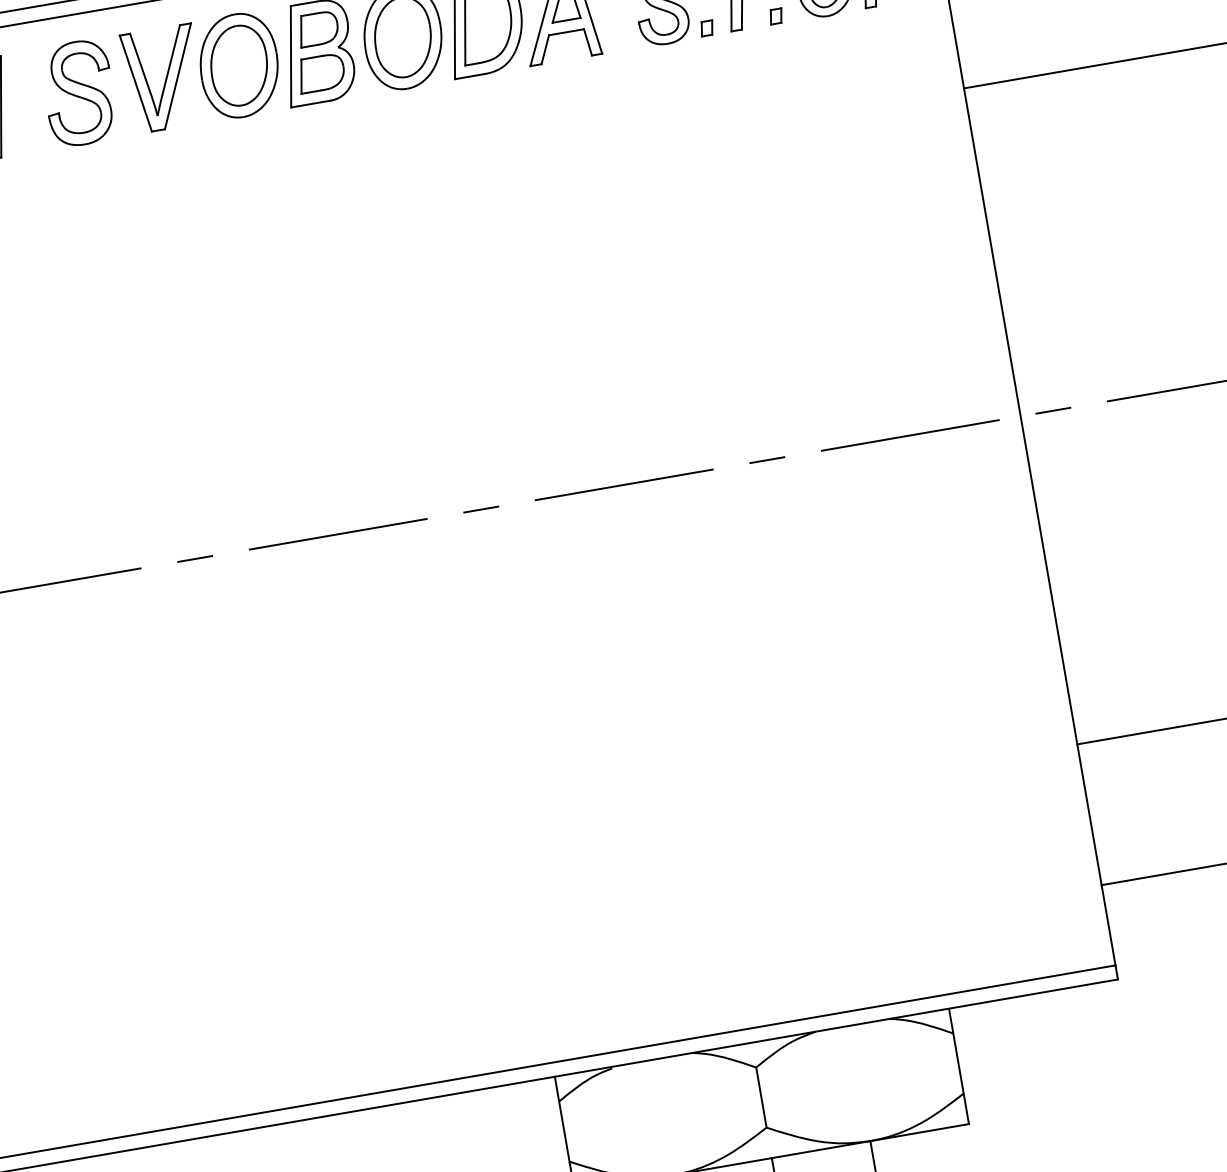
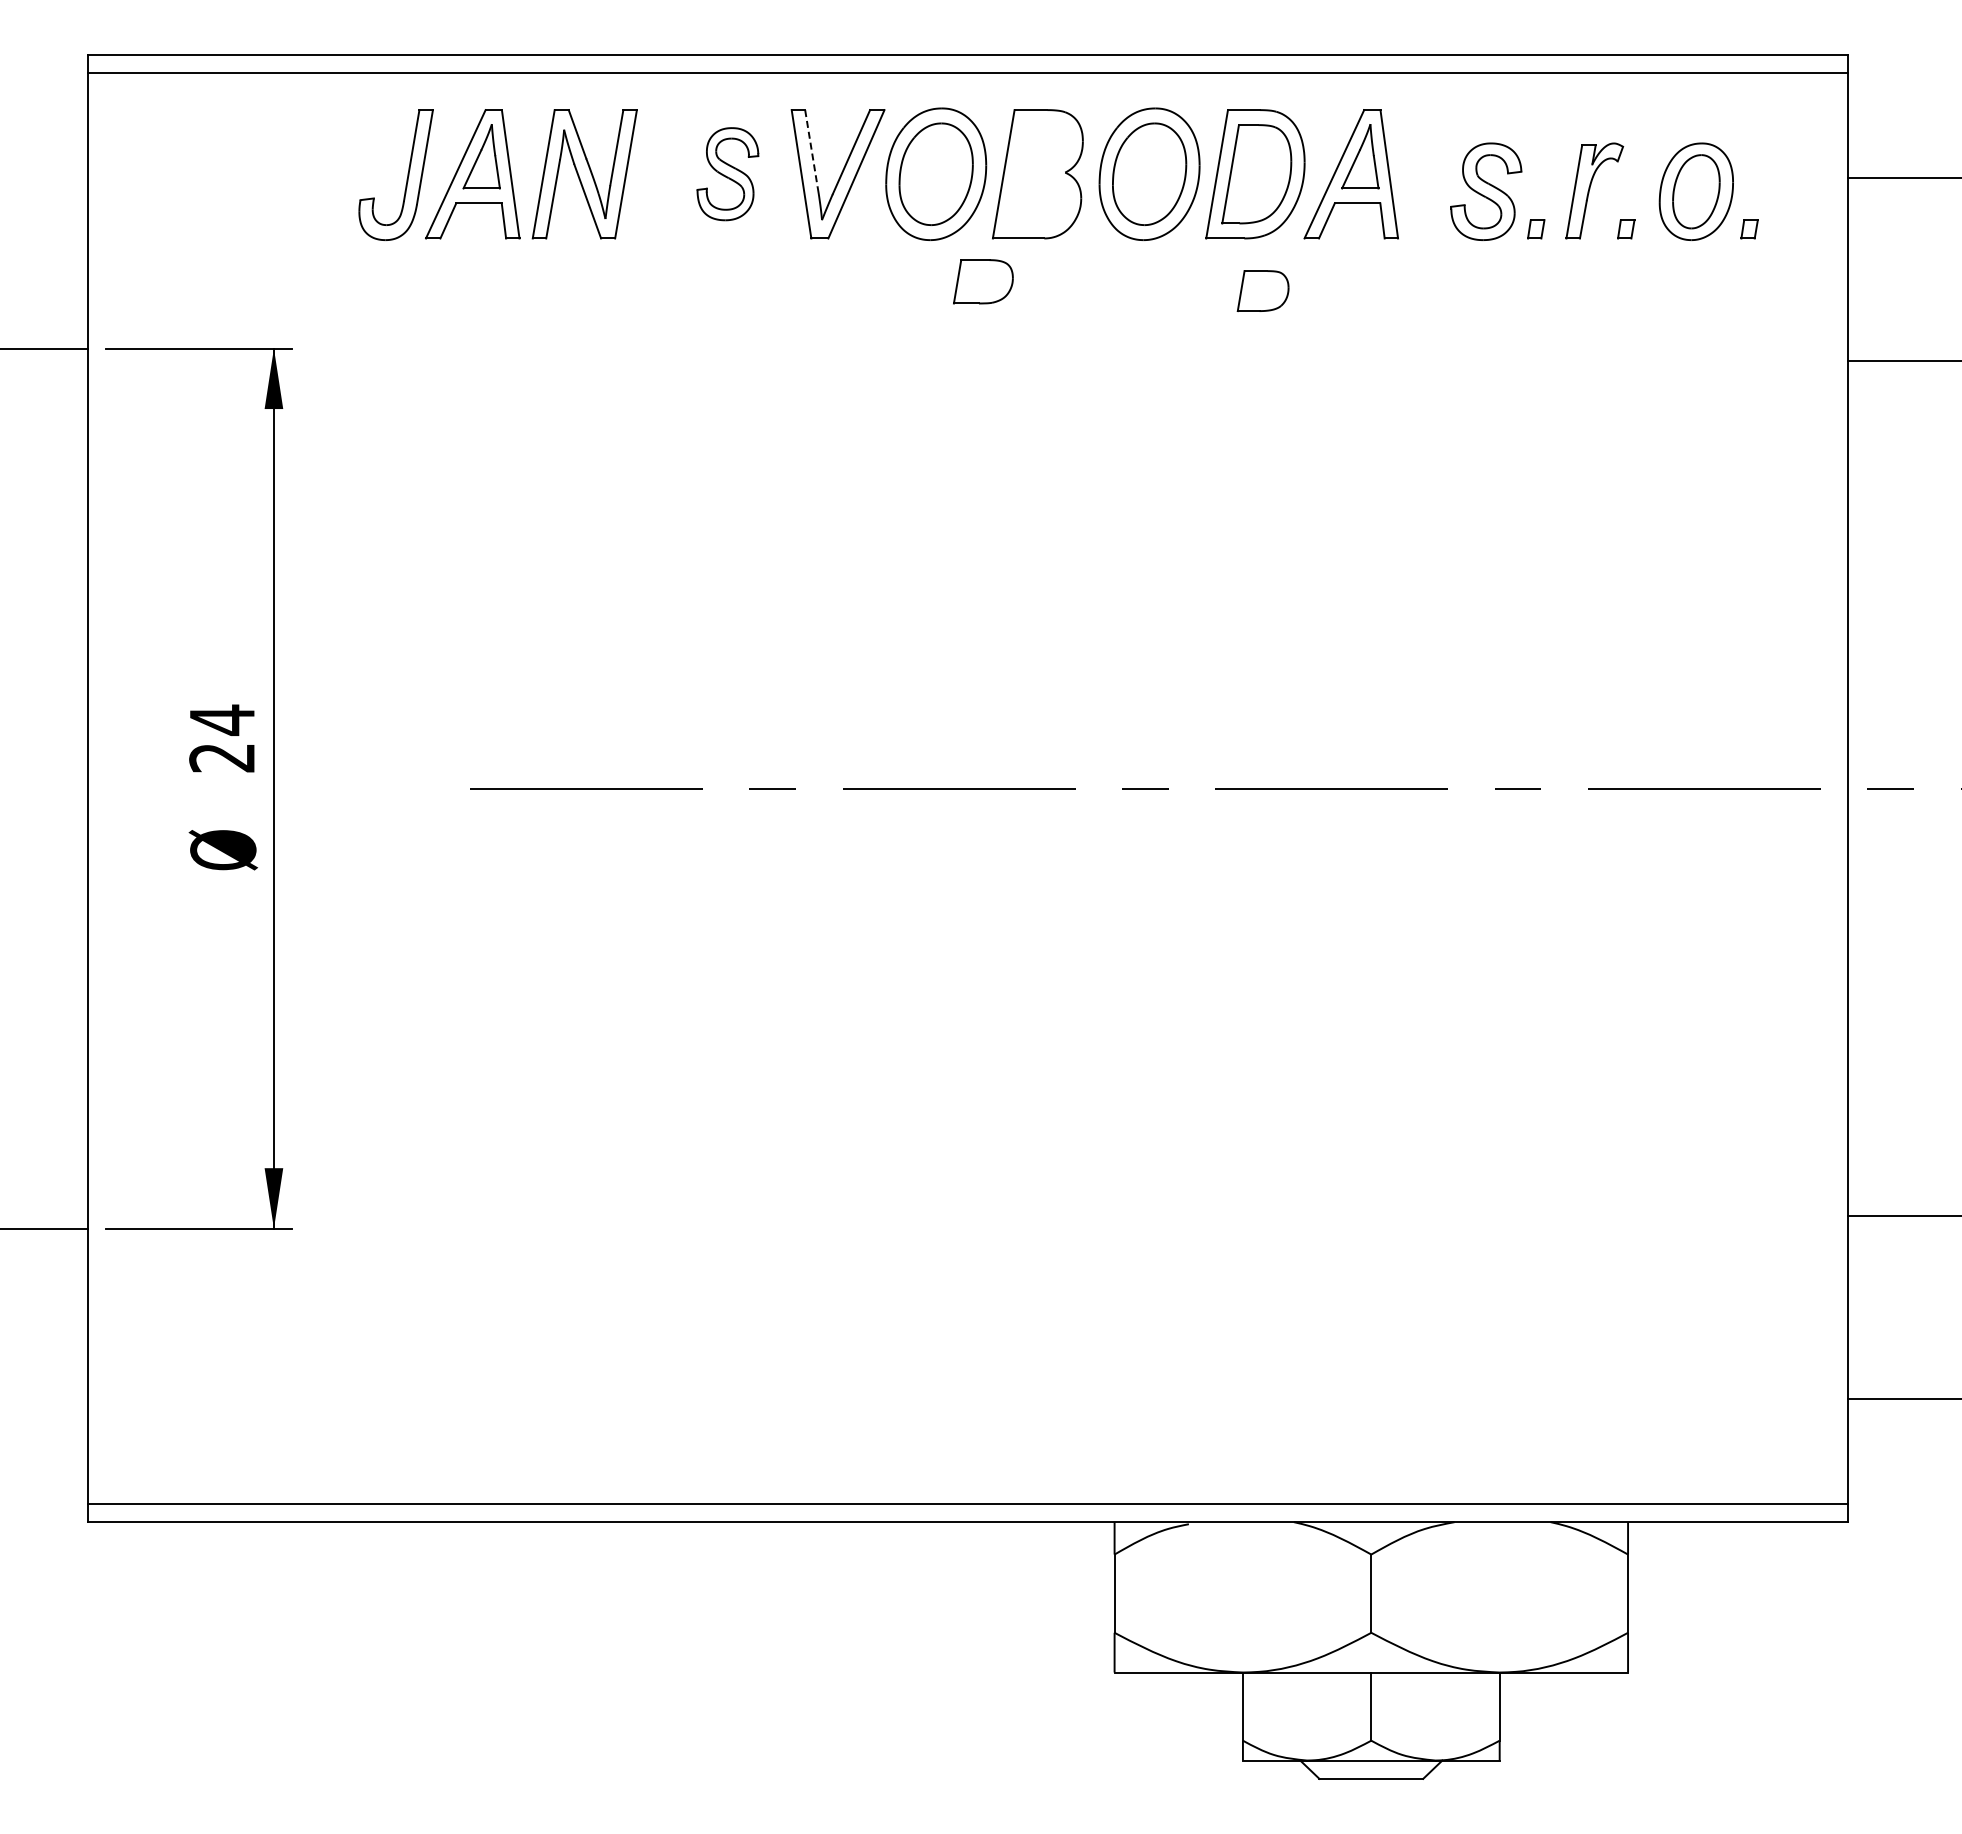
part: (317, 28) -> (1262, 290), moved
line: (140, 62) -> (811, 148), solid -> dashed
part: (321, 73) -> (983, 281), moved
part: (78, 92) -> (727, 173), size x0.7

